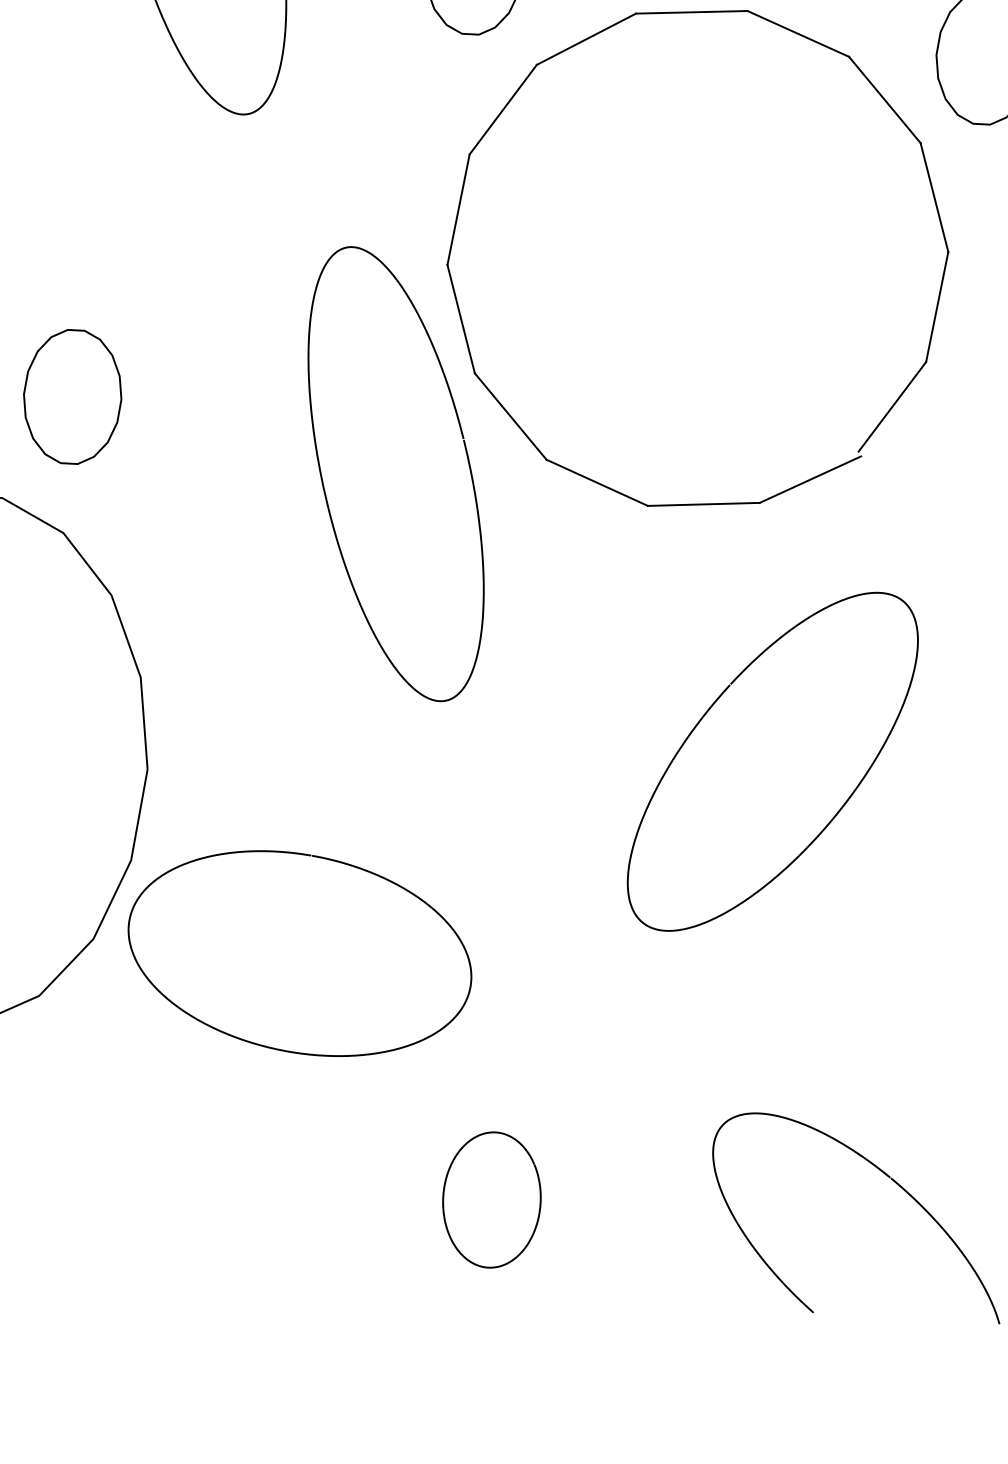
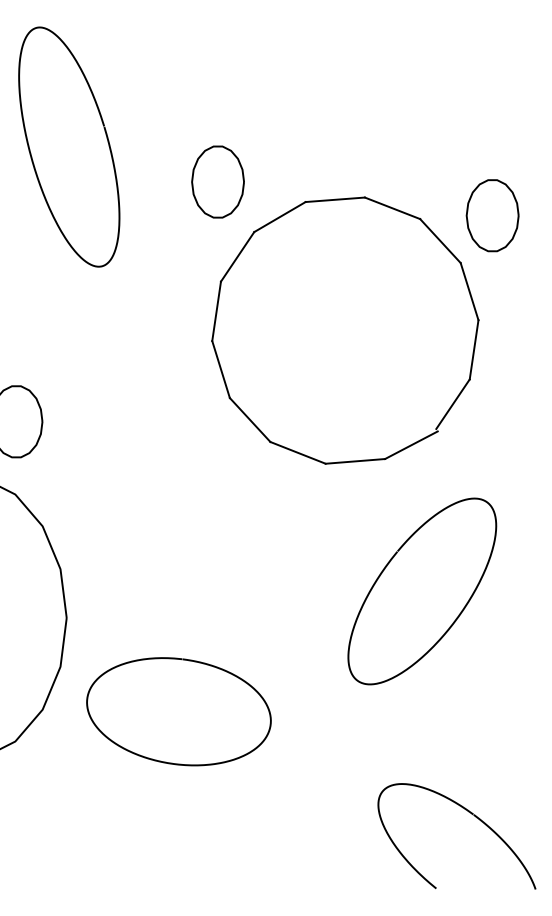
curve: (325, 484) -> (153, 461), removed
curve: (832, 815) -> (455, 618), moved
curve: (322, 860) -> (188, 661), moved
curve: (446, 1190) -> (237, 833), removed

